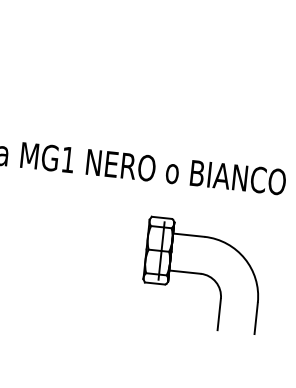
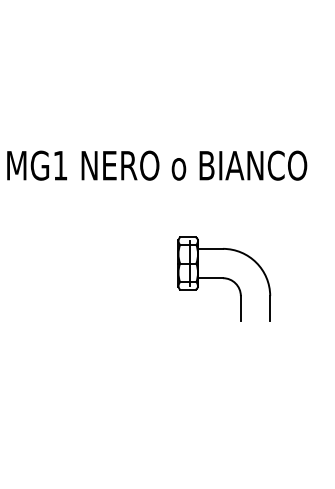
part: (201, 274) -> (223, 278), size x0.7

